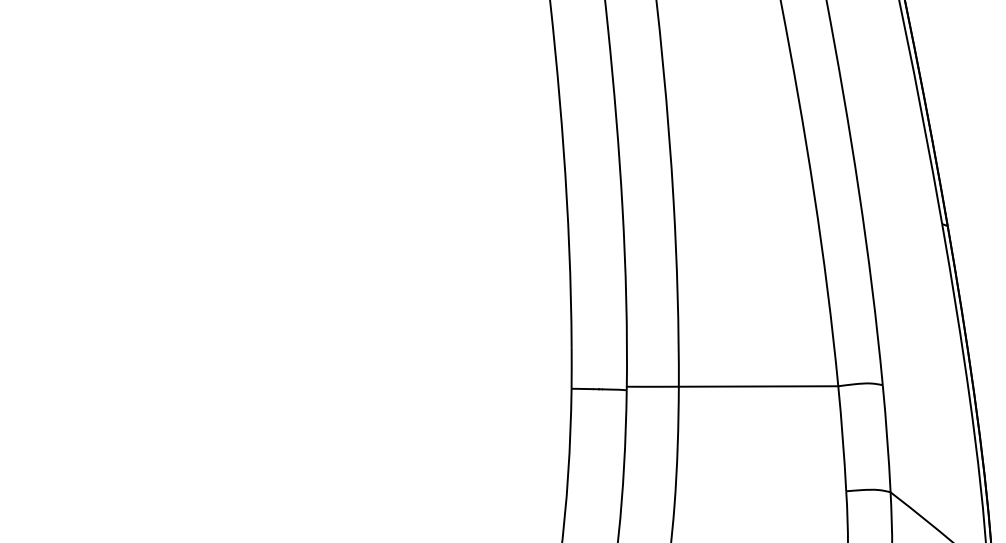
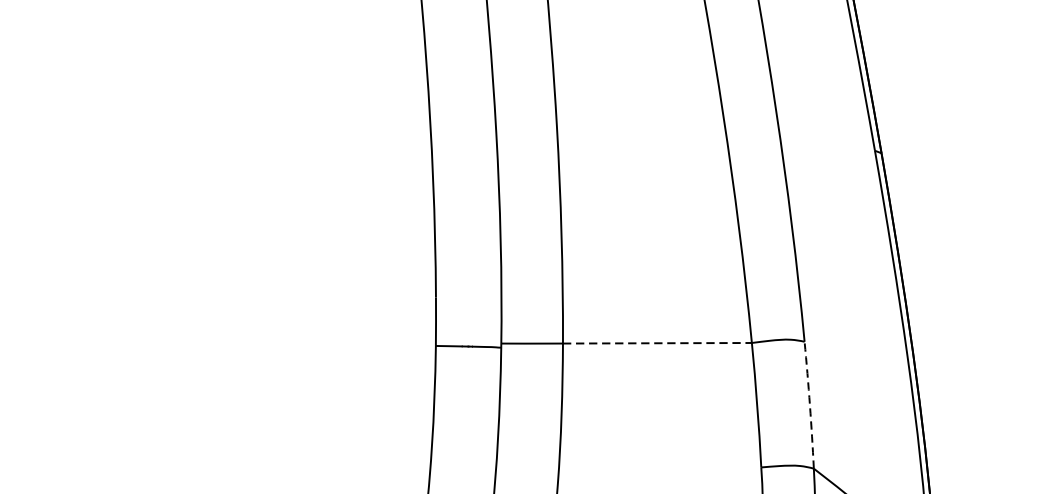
line: (758, 386) -> (657, 343), solid -> dashed
arc: (887, 438) -> (810, 404), solid -> dashed

